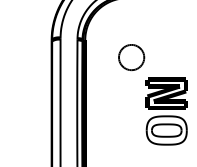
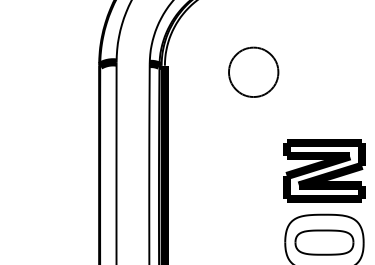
part: (131, 57) -> (253, 72), moved

